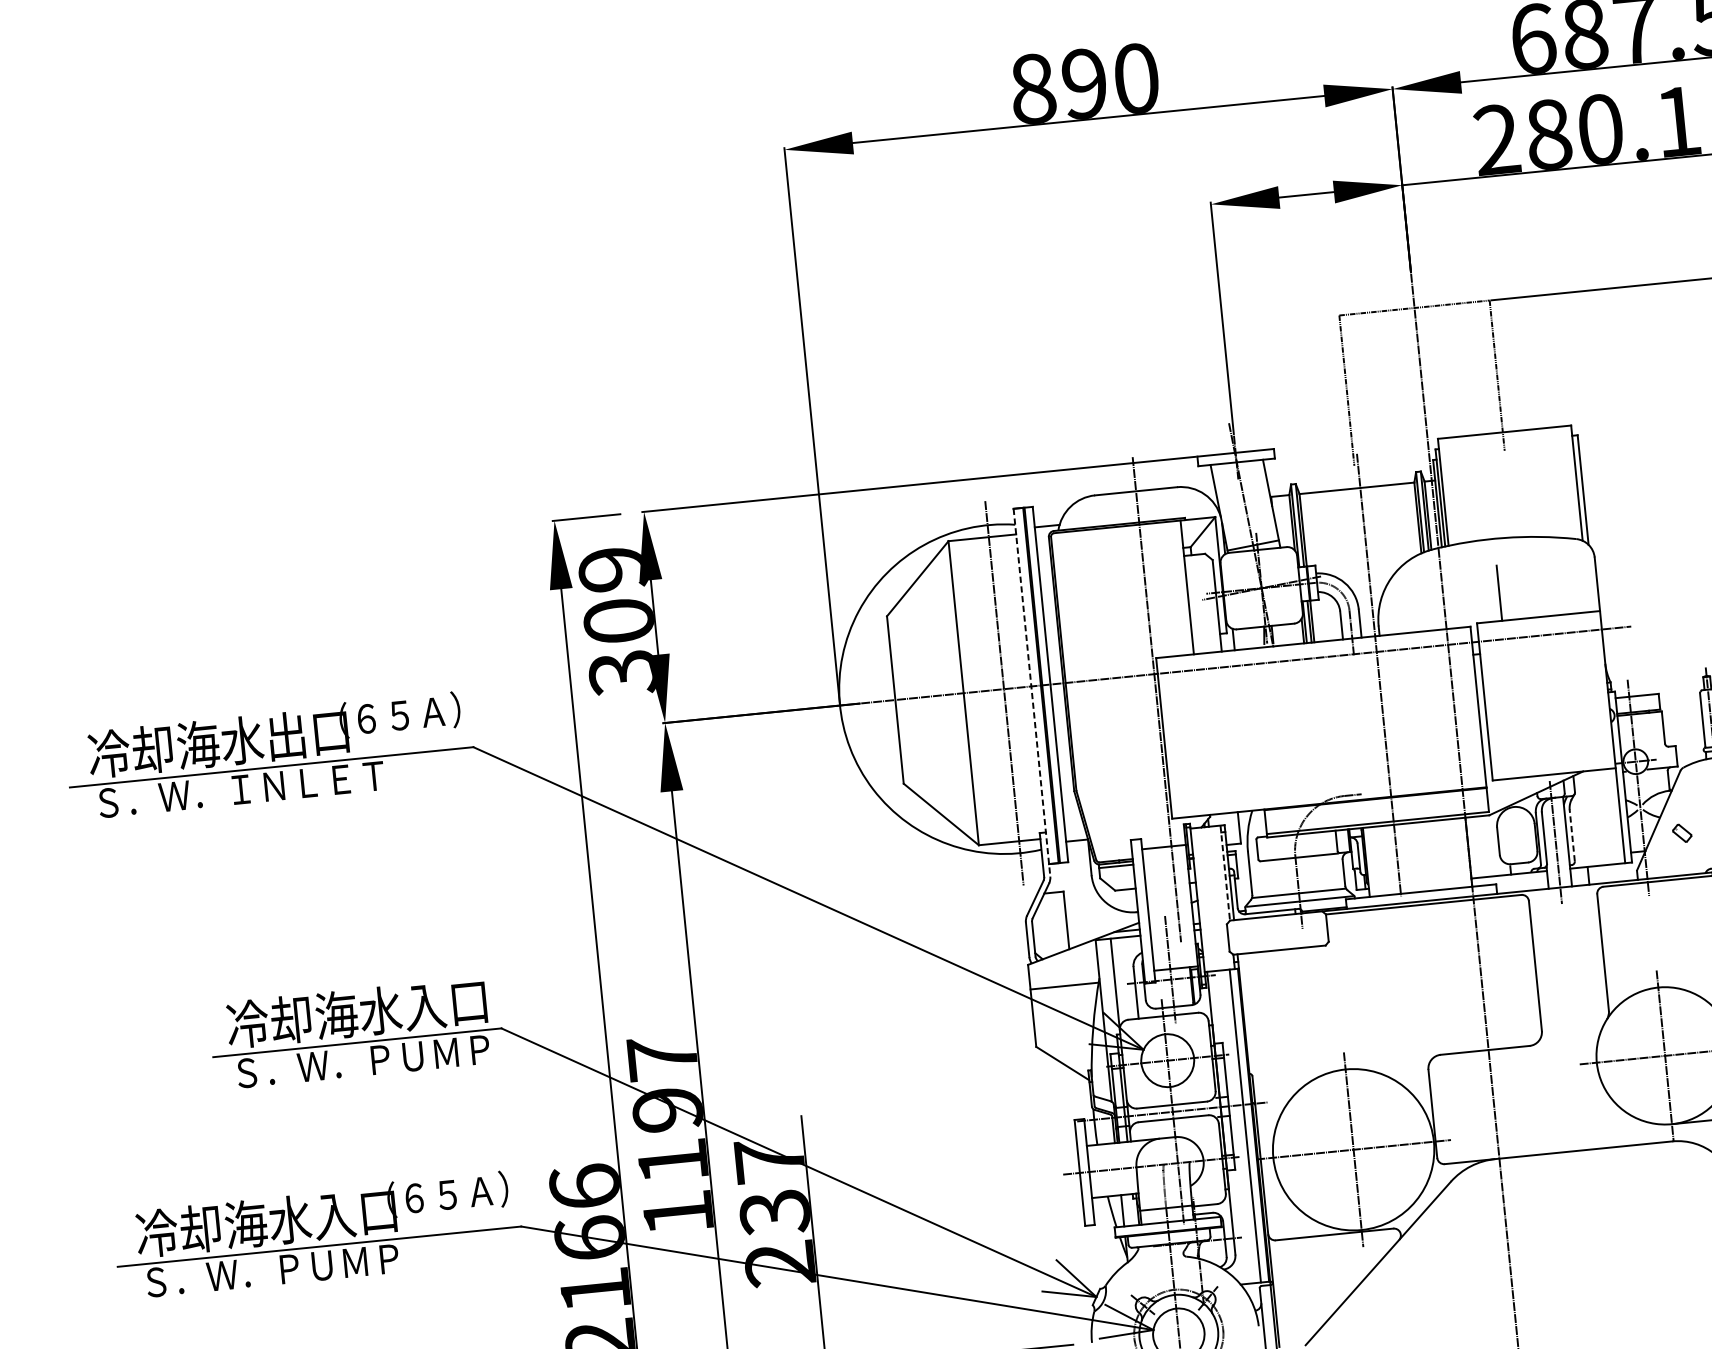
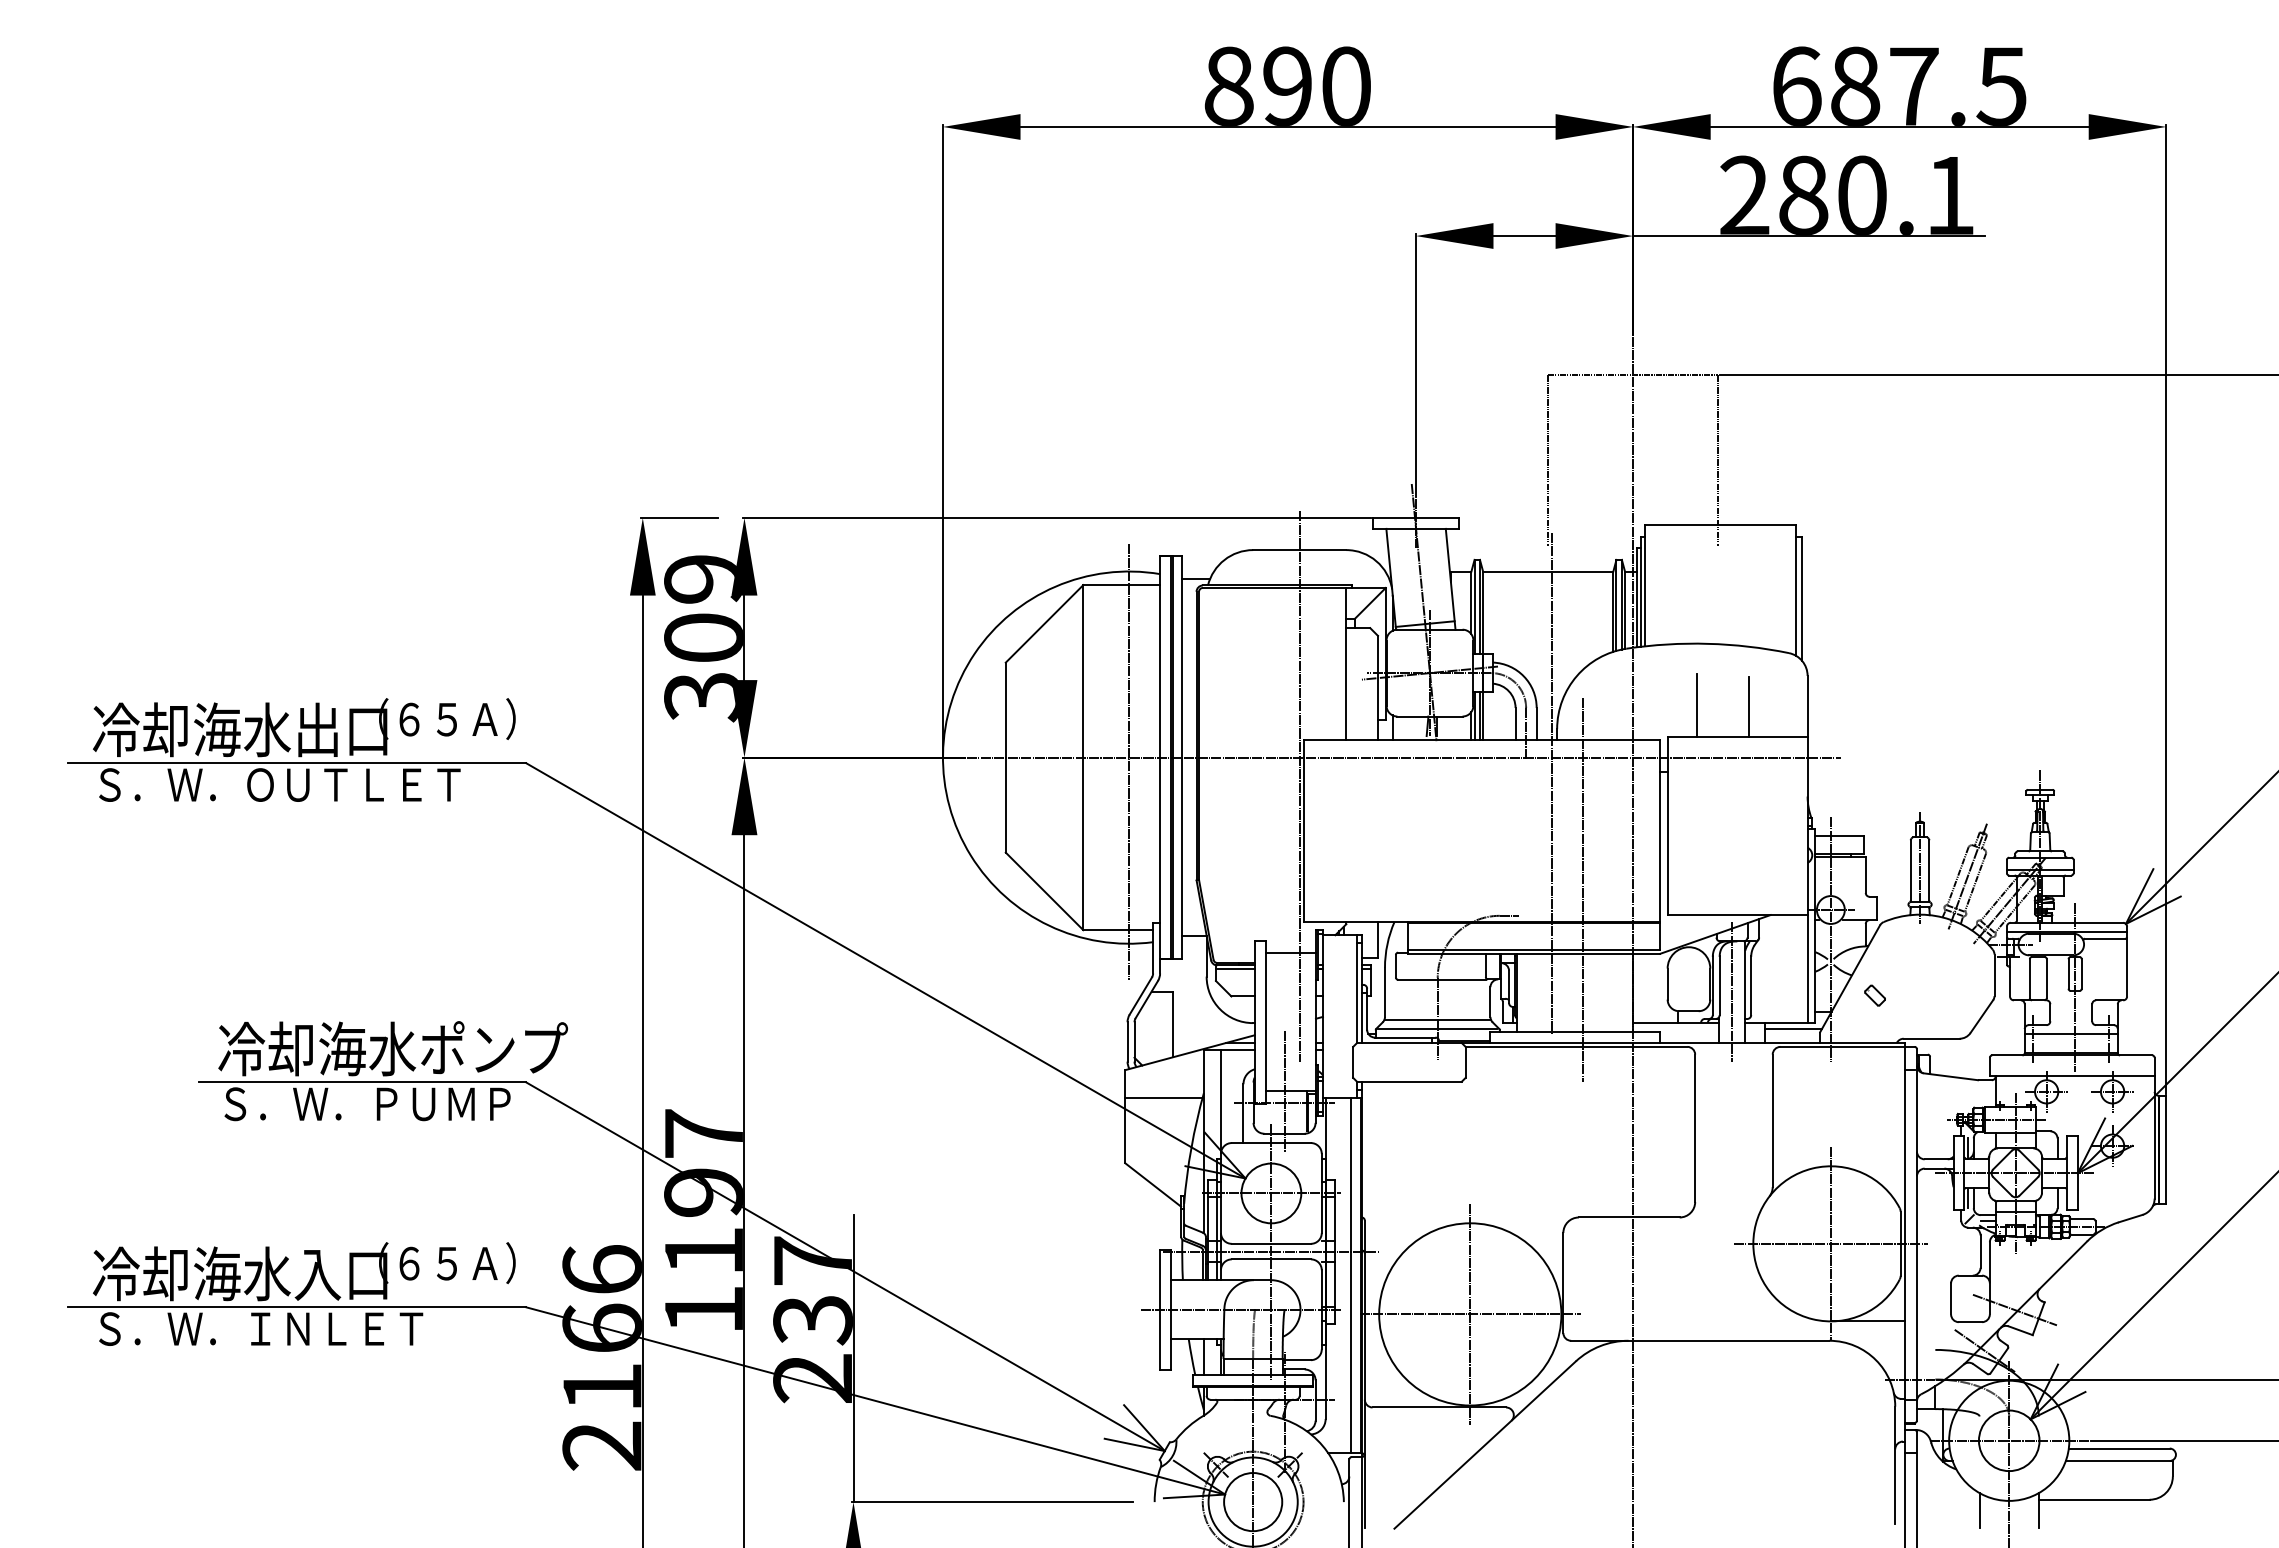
line: (1545, 589) -> (1748, 706), added
line: (1032, 692) -> (1160, 764), dashed -> solid
line: (1415, 765) -> (1582, 889), added
text: (322, 781) -> (353, 784), Ｓ．Ｗ．ＩＮＬＥＴ -> Ｓ．Ｗ．ＯＵＴＬＥＴ
line: (1572, 835) -> (1751, 985), dashed -> solid
line: (1613, 869) -> (1793, 1028), added
line: (1225, 873) -> (1357, 989), dashed -> solid
text: (469, 1001) -> (493, 1048), 冷却海水入口 -> 冷却海水ポンプ
text: (356, 1261) -> (337, 1328), Ｓ．Ｗ．ＰＵＭＰ -> Ｓ．Ｗ．ＩＮＬＥＴ

